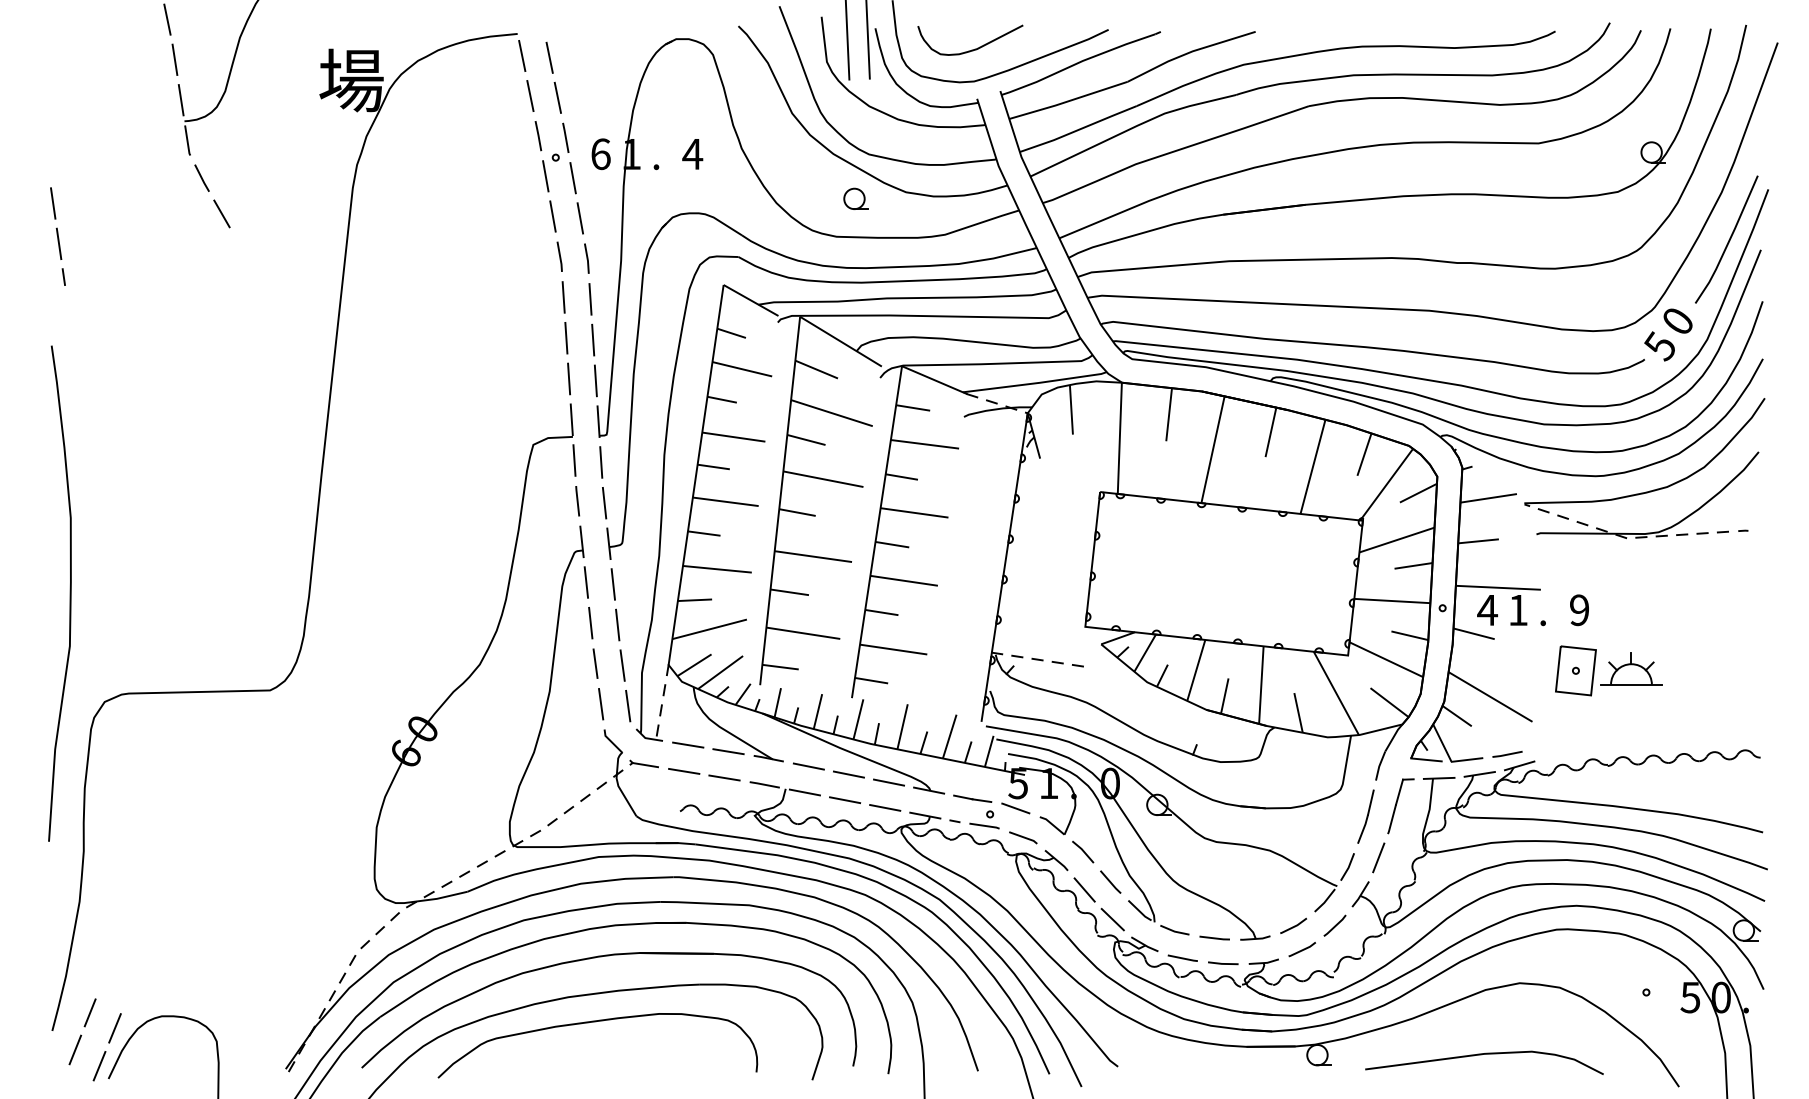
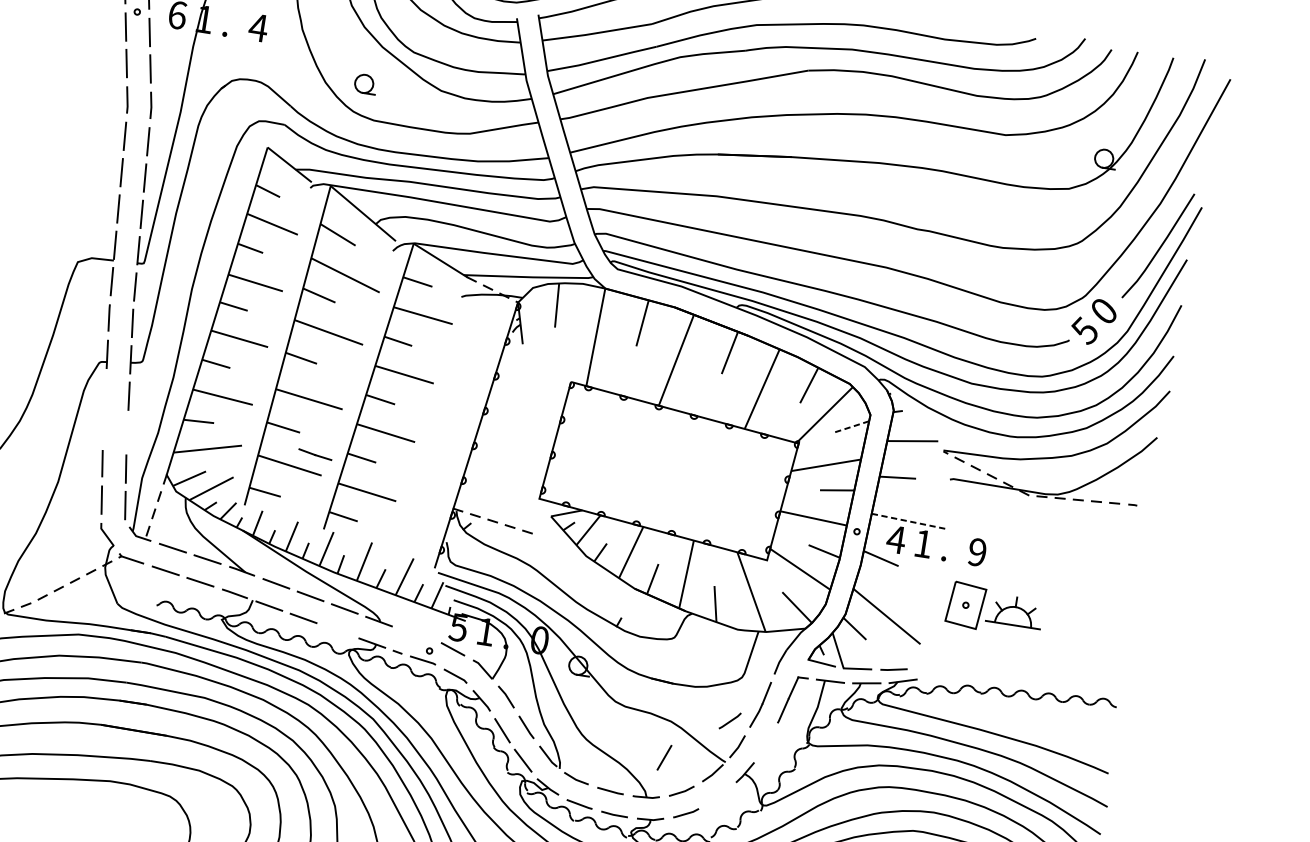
part: (855, 198) -> (365, 83), moved
line: (1418, 493) -> (851, 427), solid -> dashed
line: (586, 582) -> (105, 390), removed
line: (1498, 587) -> (909, 521), solid -> dashed
line: (590, 622) -> (103, 426), removed
line: (617, 624) -> (127, 432), removed
line: (972, 798) -> (315, 454), moved
line: (885, 807) -> (338, 630), removed
line: (1378, 857) -> (664, 757), moved
line: (1334, 925) -> (729, 720), moved

